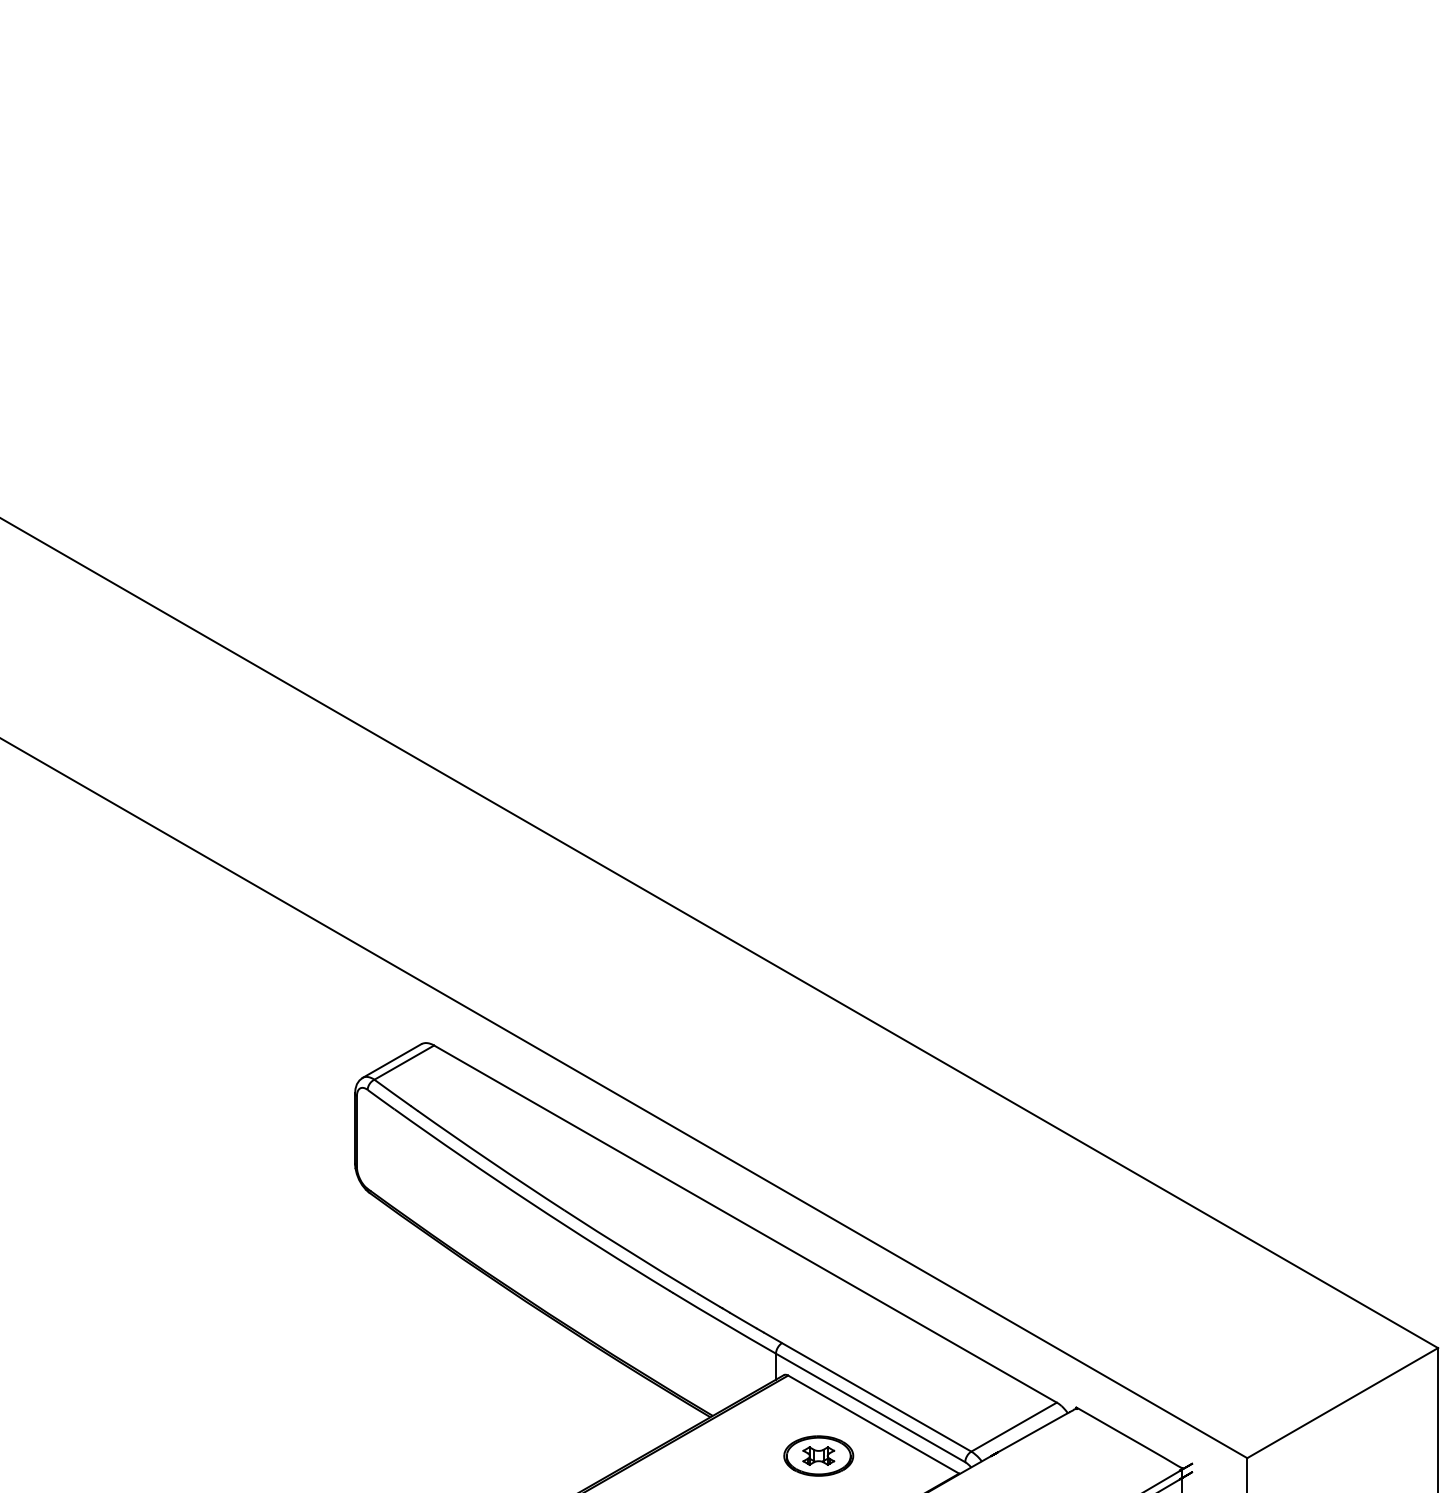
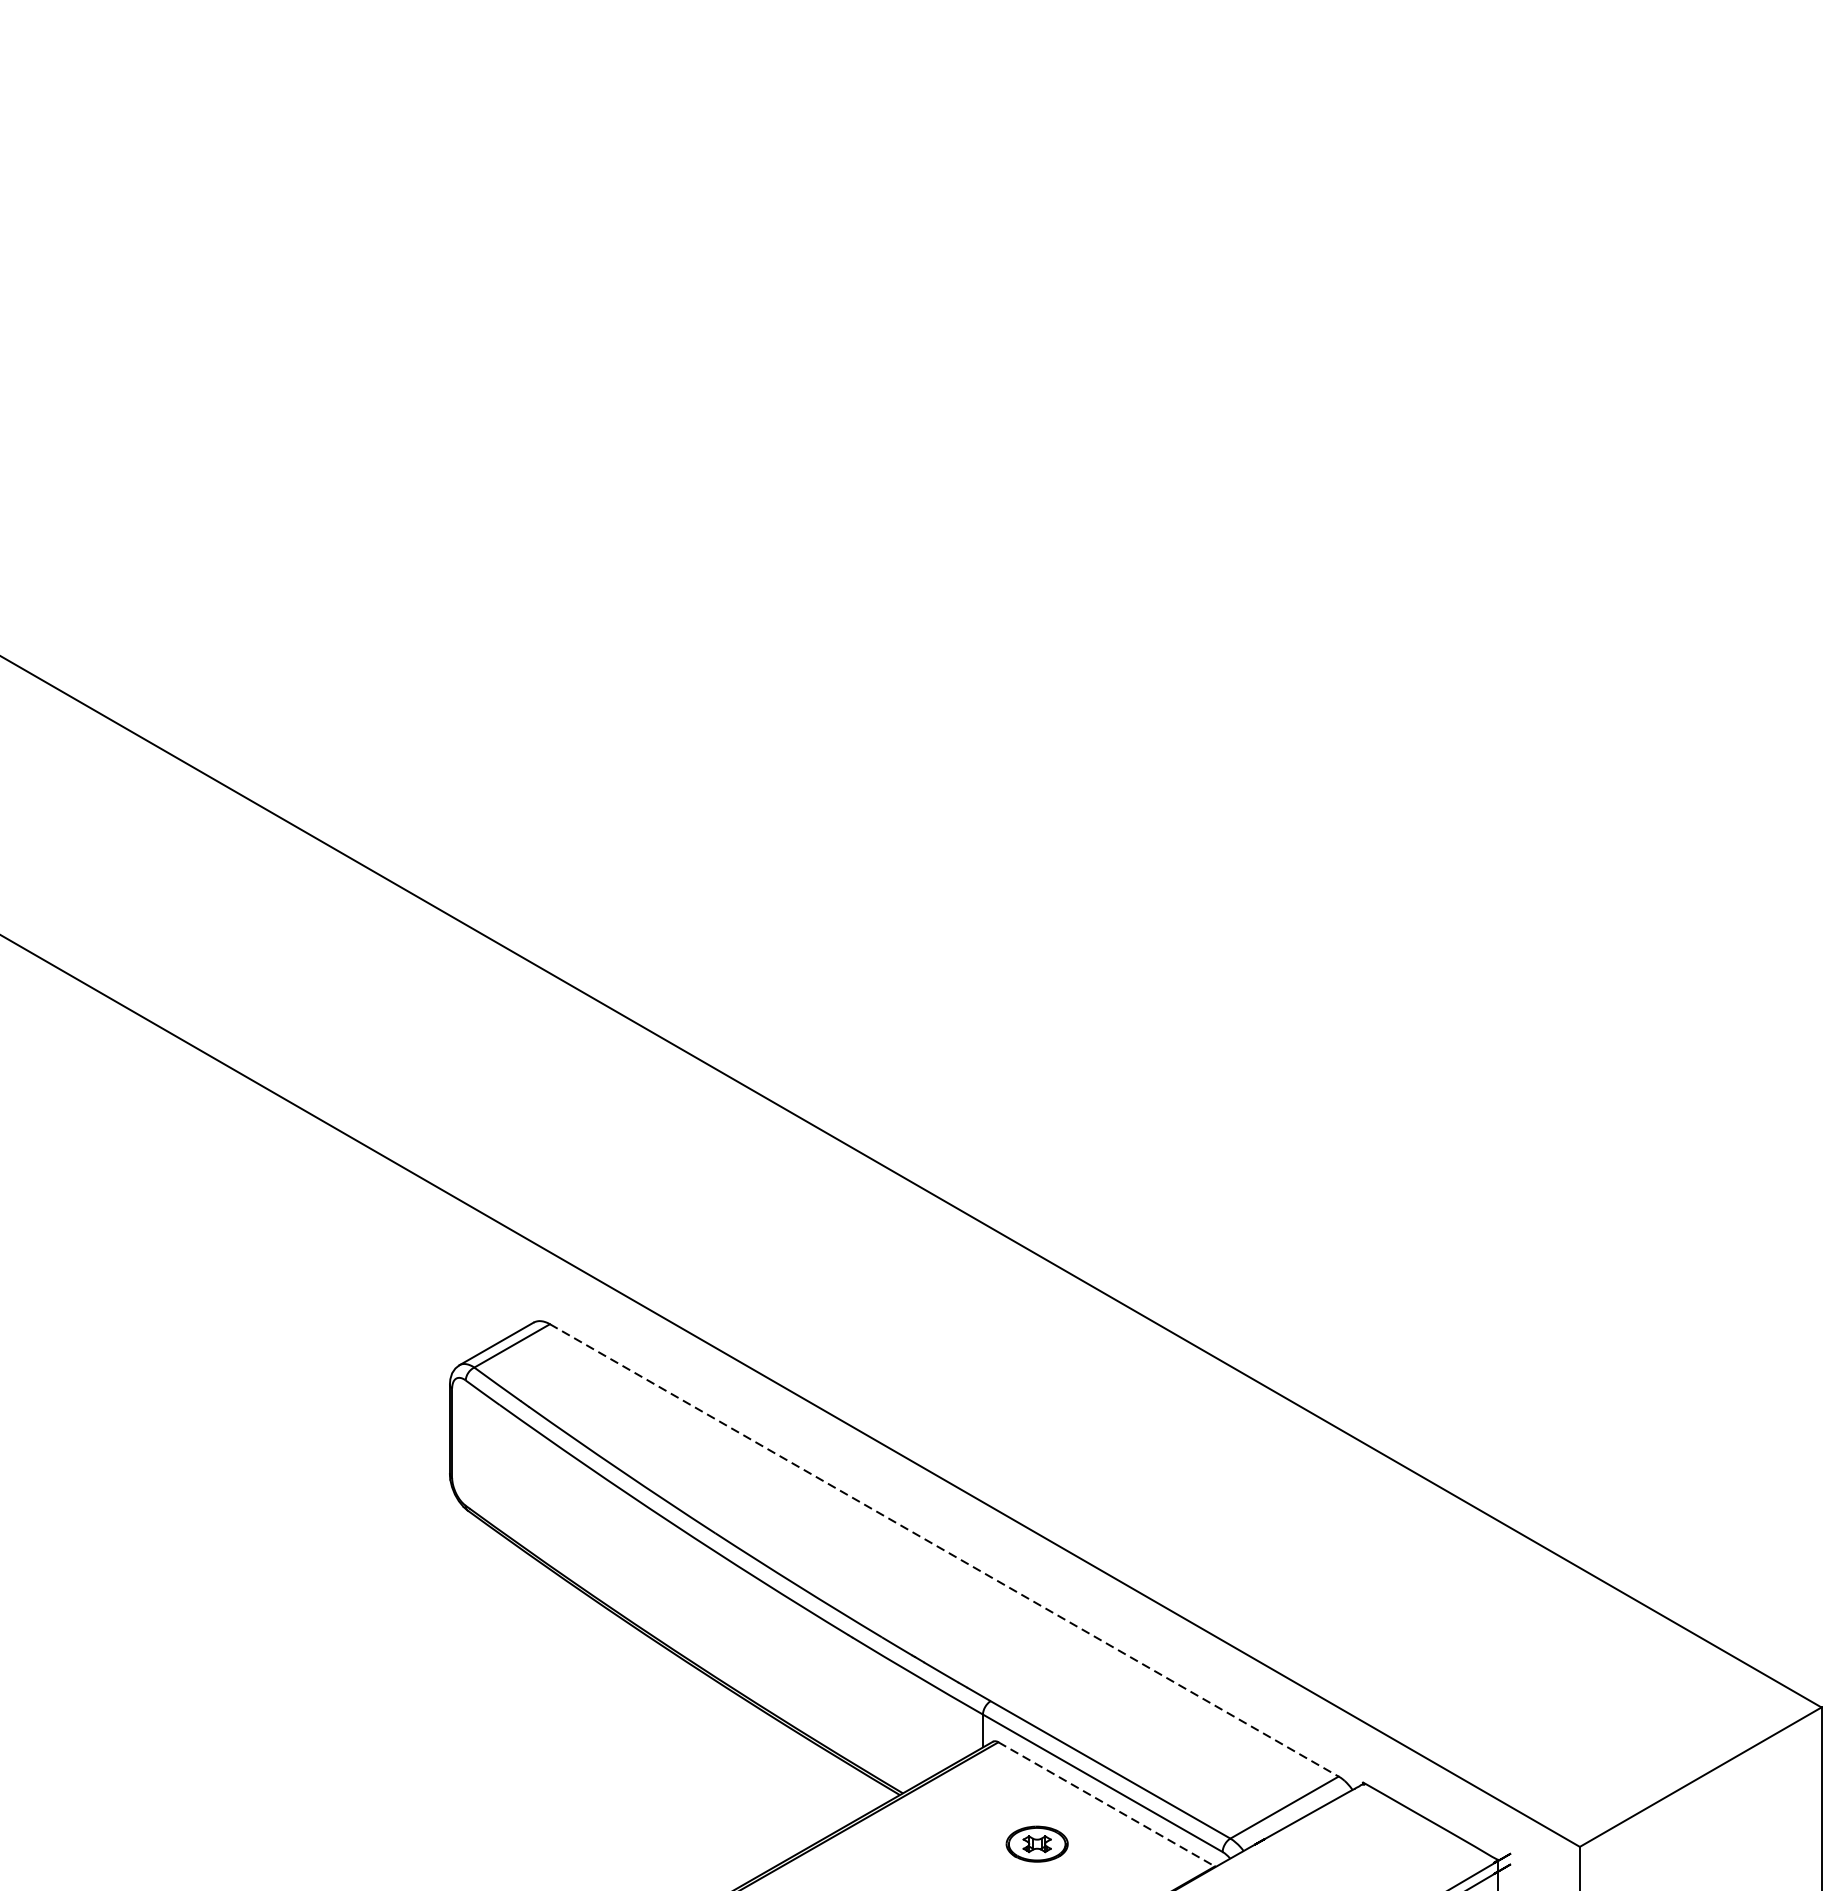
line: (745, 1224) -> (944, 1550), solid -> dashed
line: (873, 1424) -> (1106, 1804), solid -> dashed
part: (818, 1455) -> (1036, 1843), size x0.7

